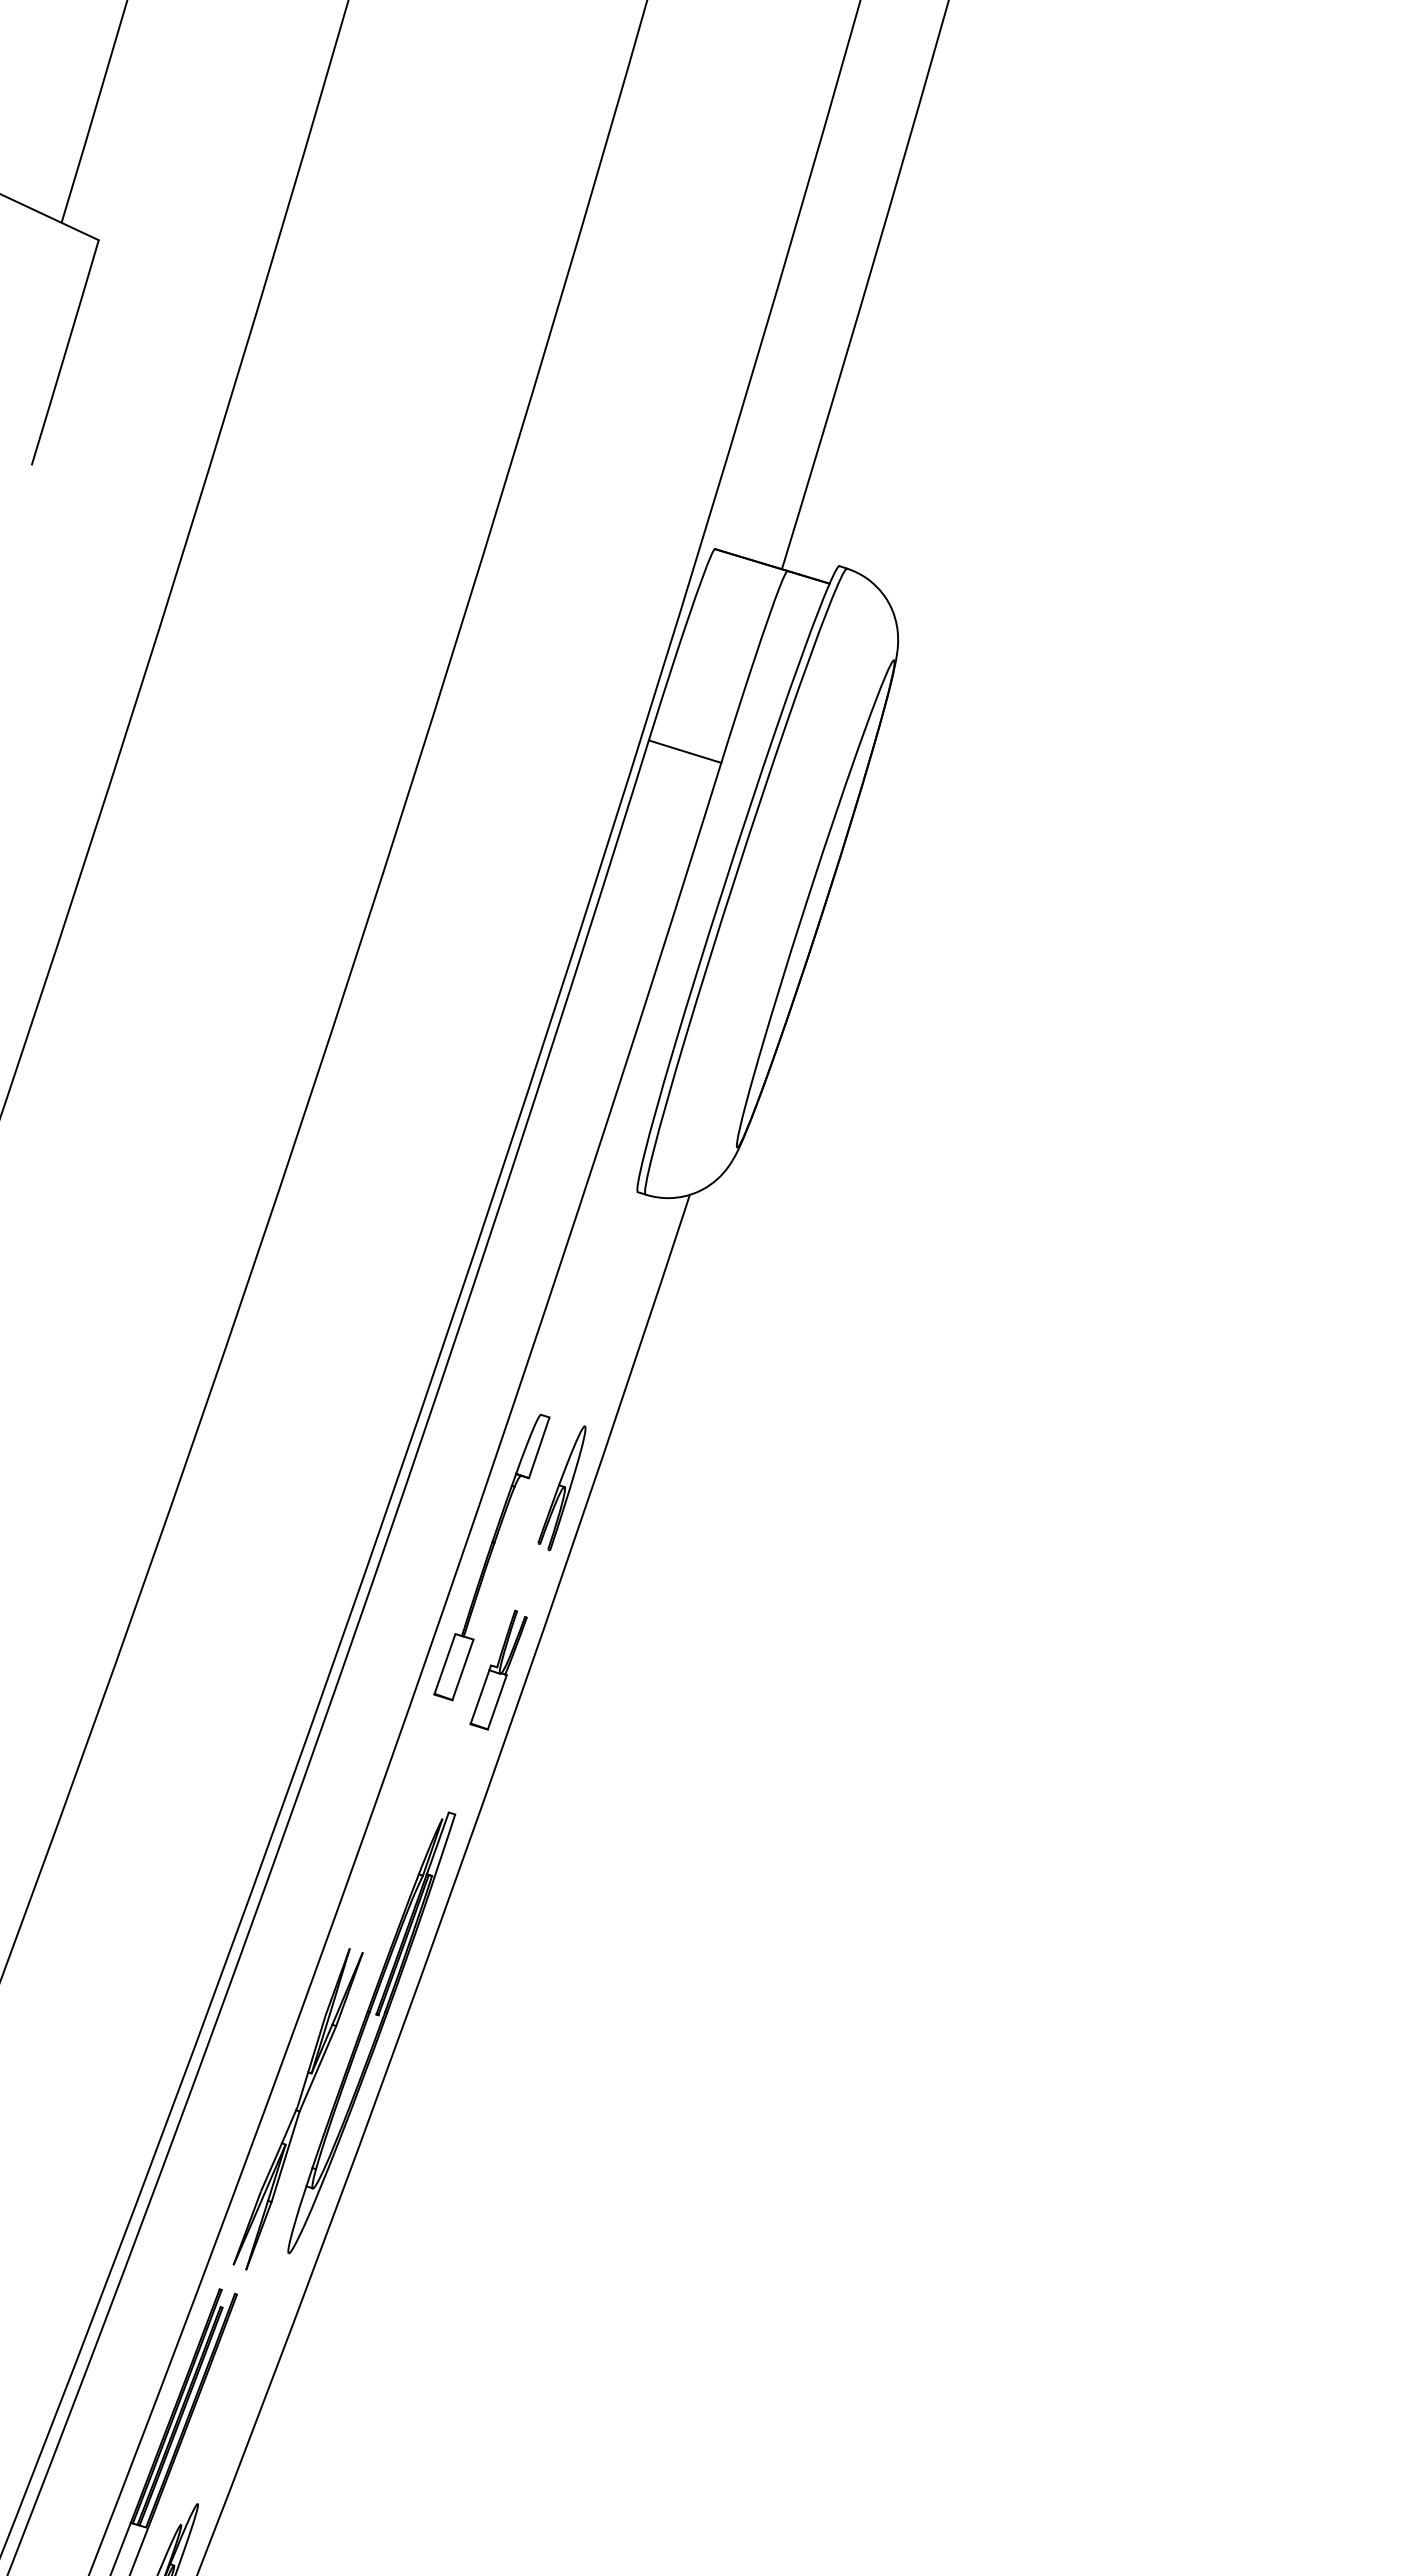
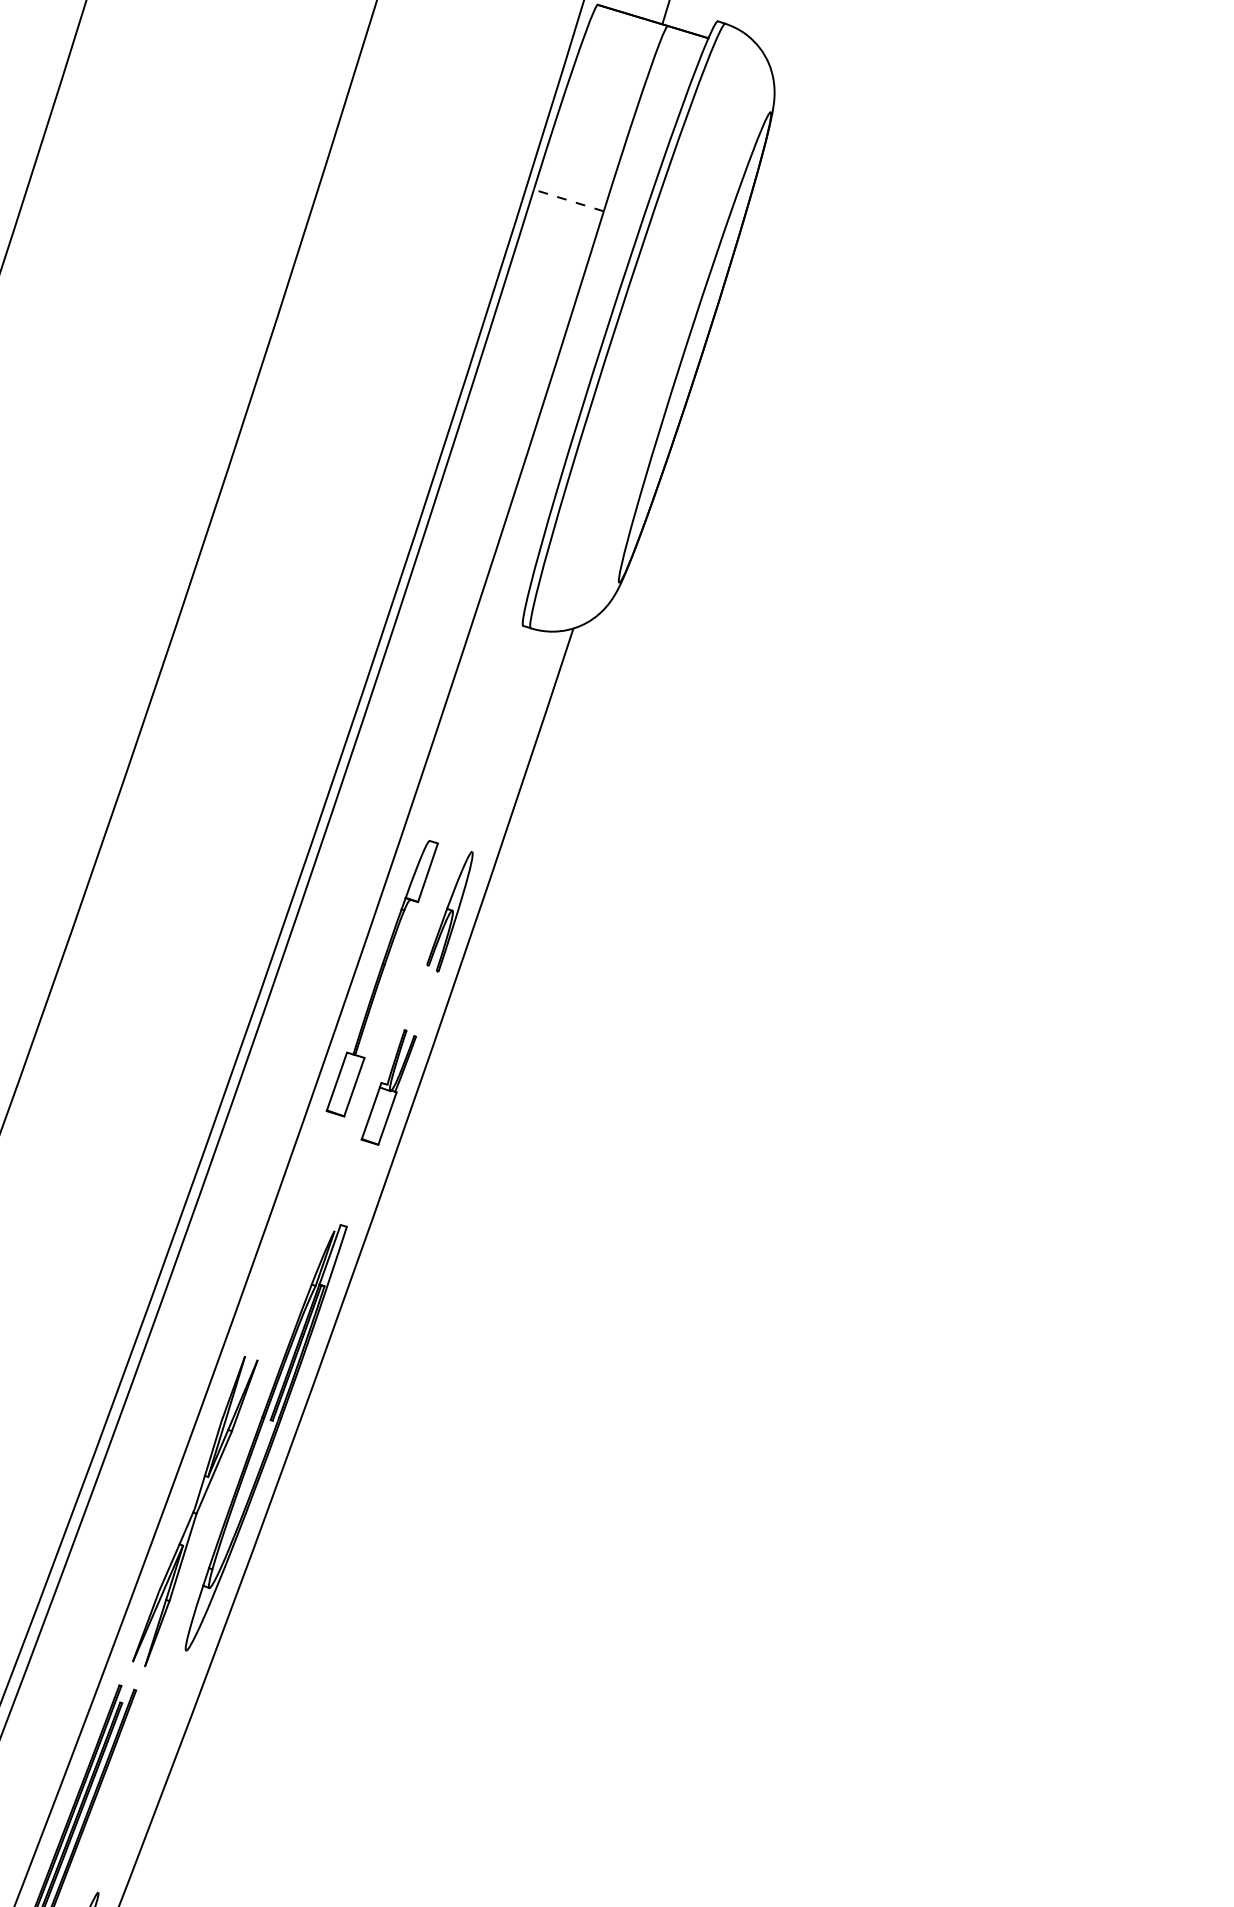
line: (685, 751) -> (569, 200), solid -> dashed

